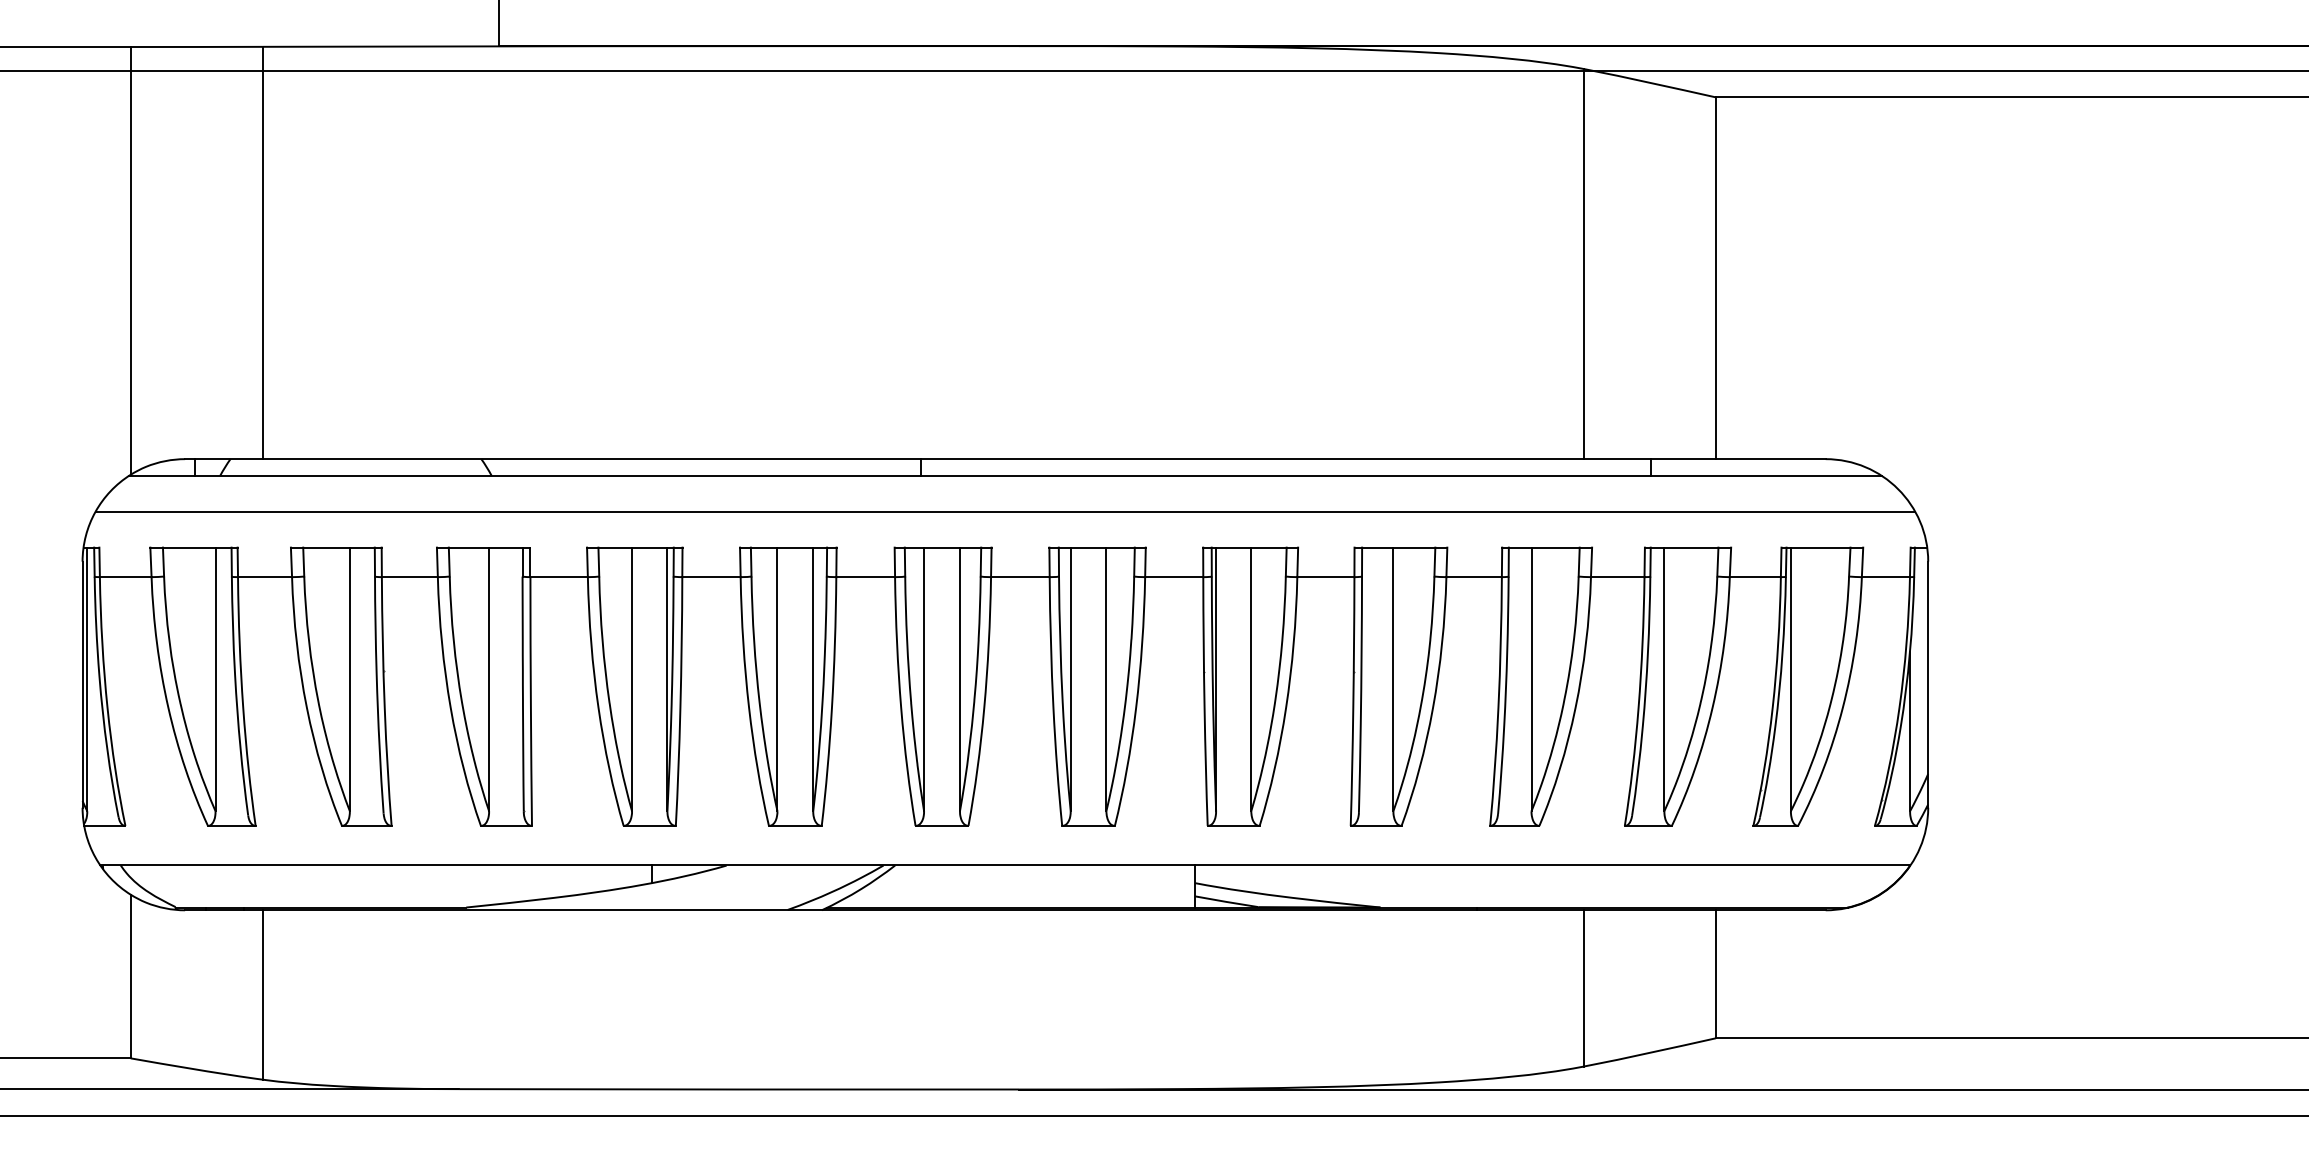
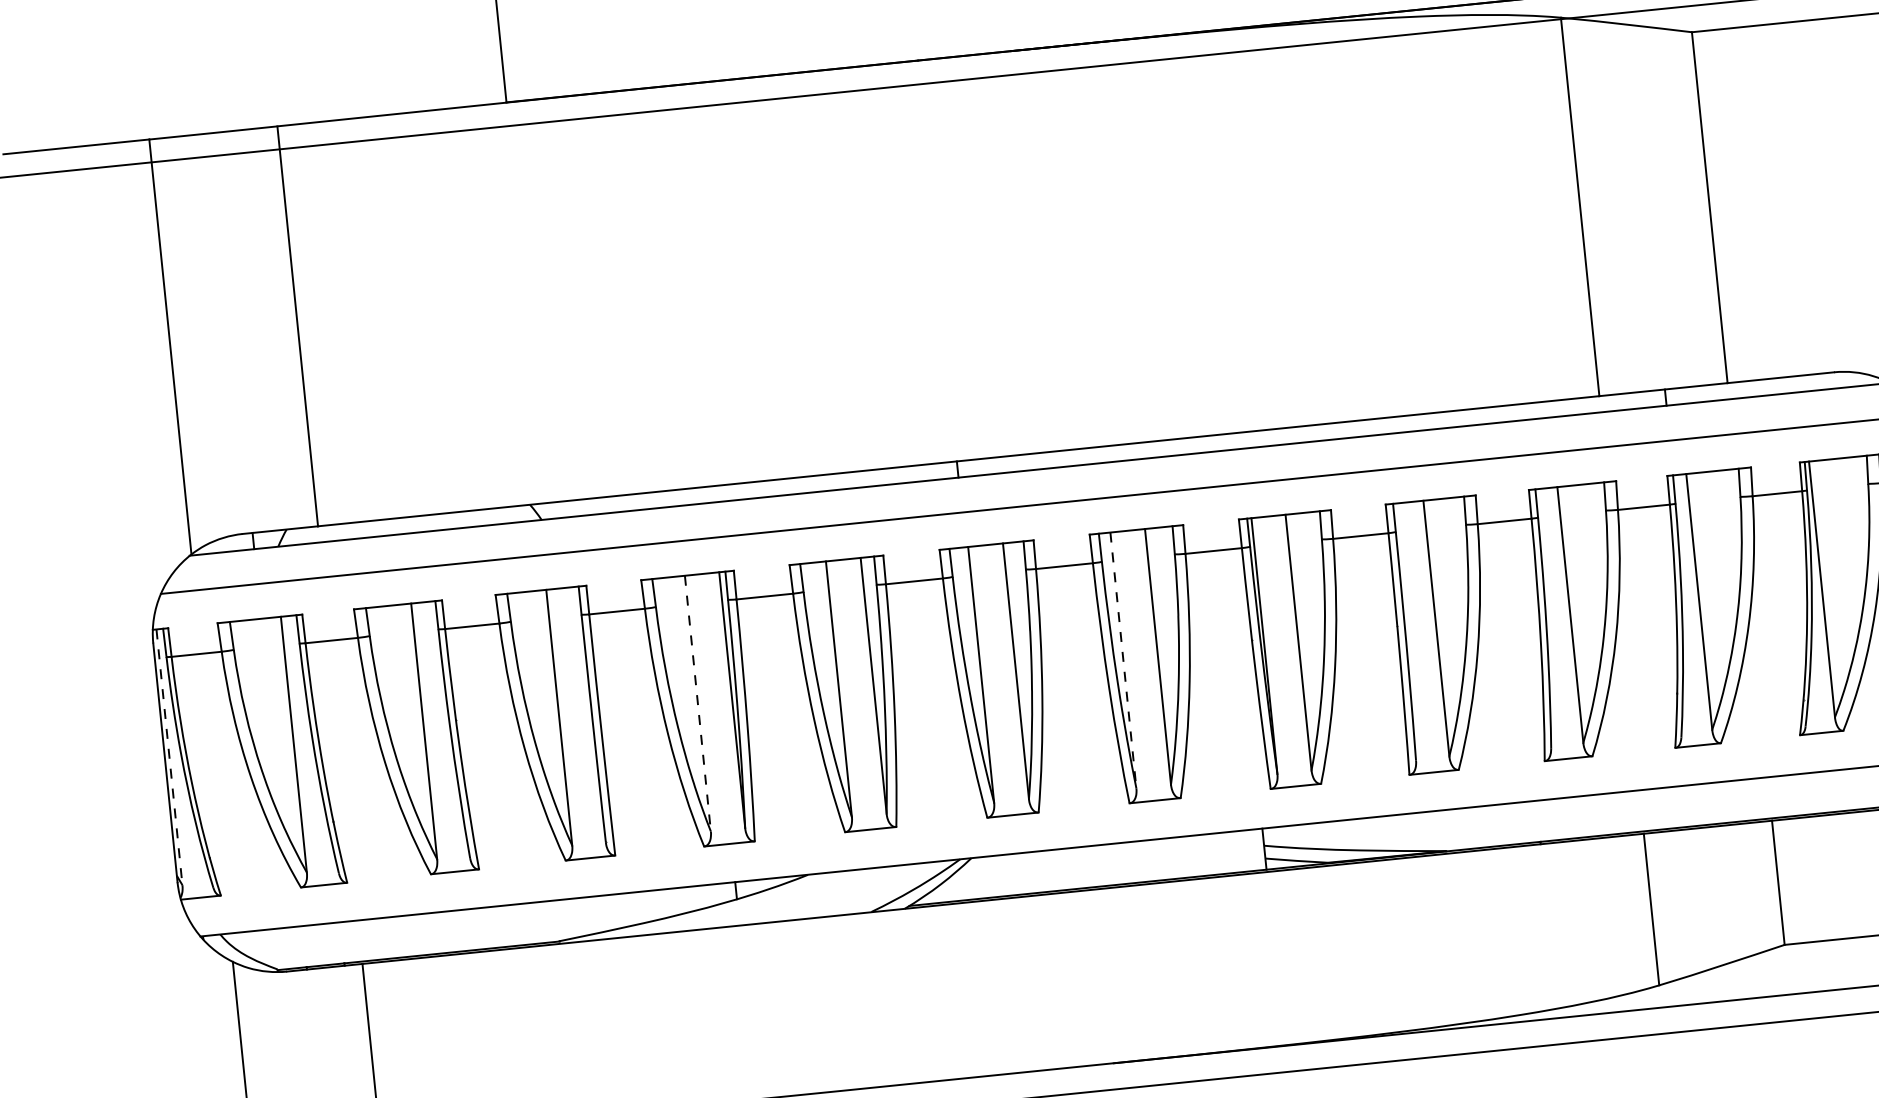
line: (87, 679) -> (169, 757), solid -> dashed
line: (632, 679) -> (698, 703), solid -> dashed
line: (1070, 679) -> (1123, 660), solid -> dashed

